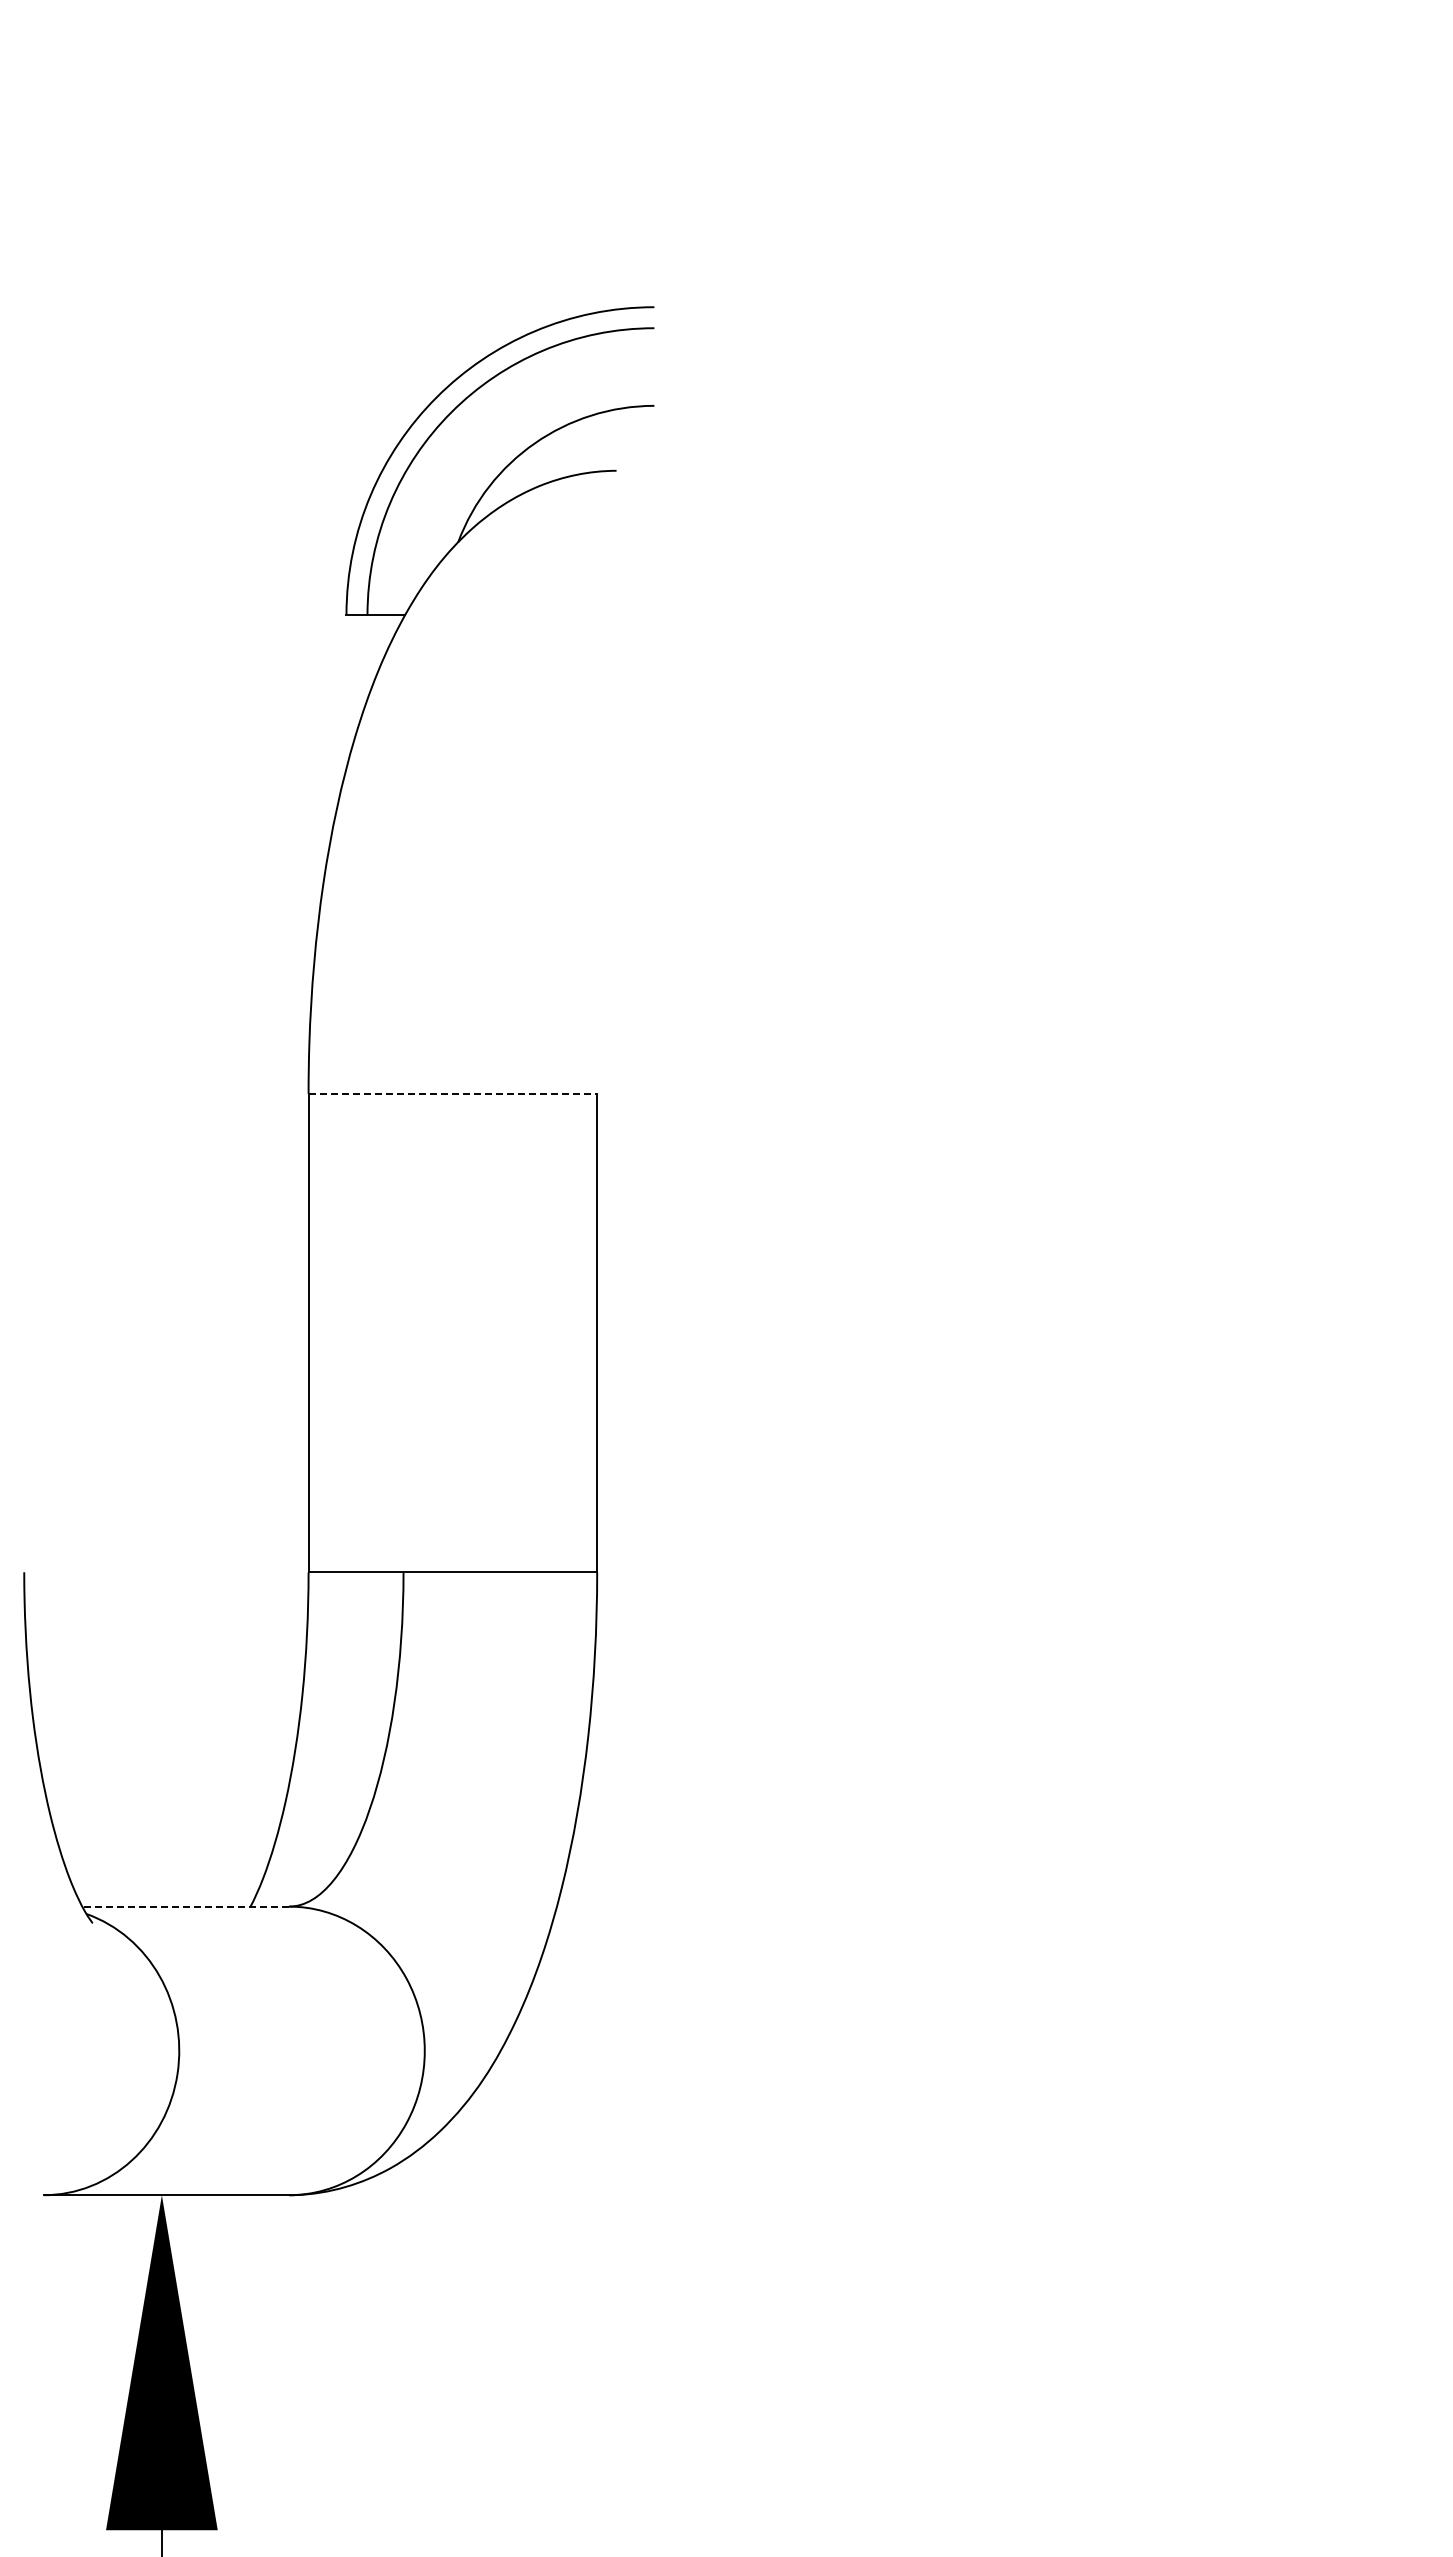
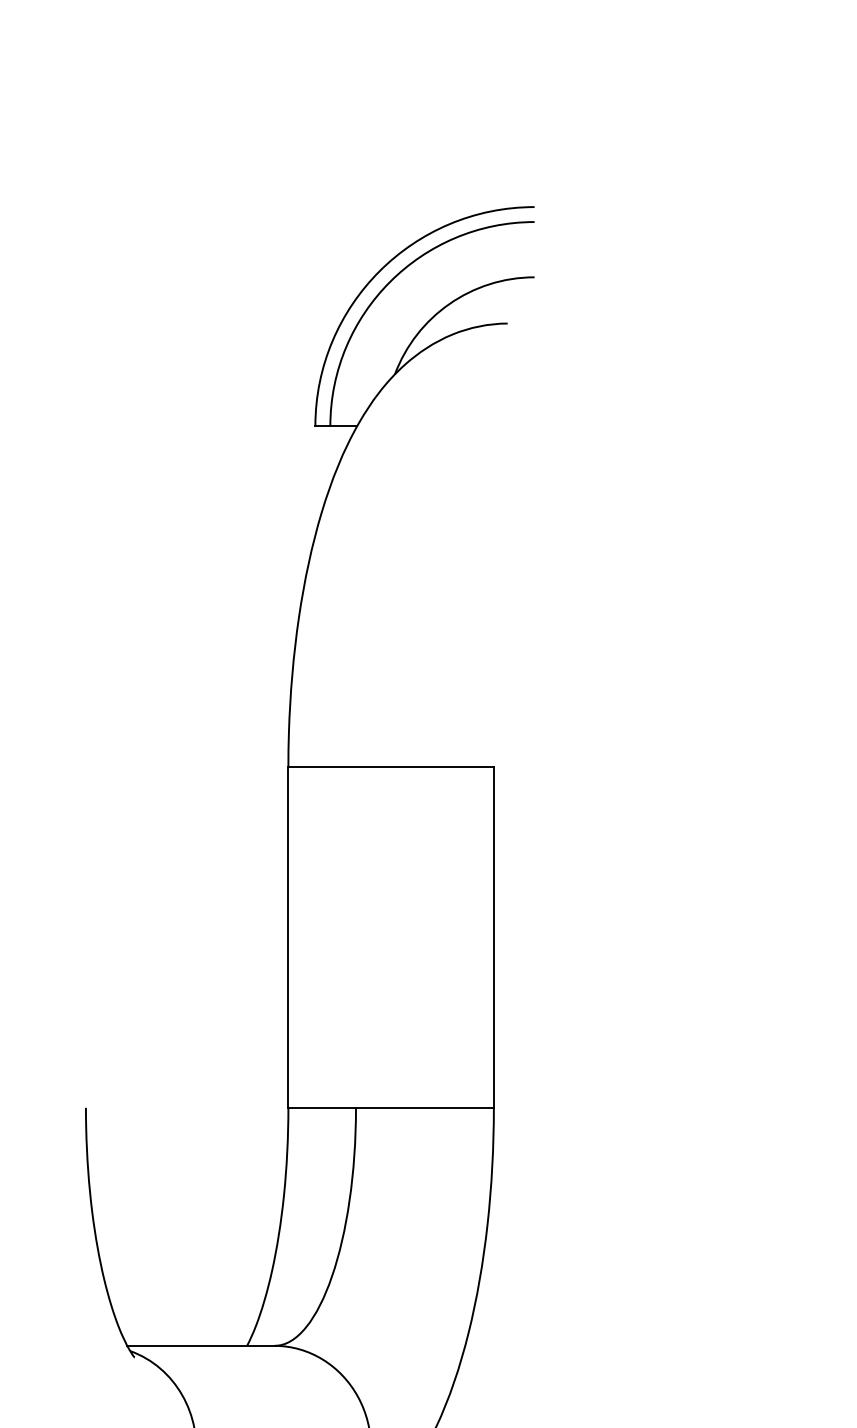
line: (453, 1093) -> (391, 766), dashed -> solid
line: (185, 1906) -> (200, 1345), dashed -> solid

